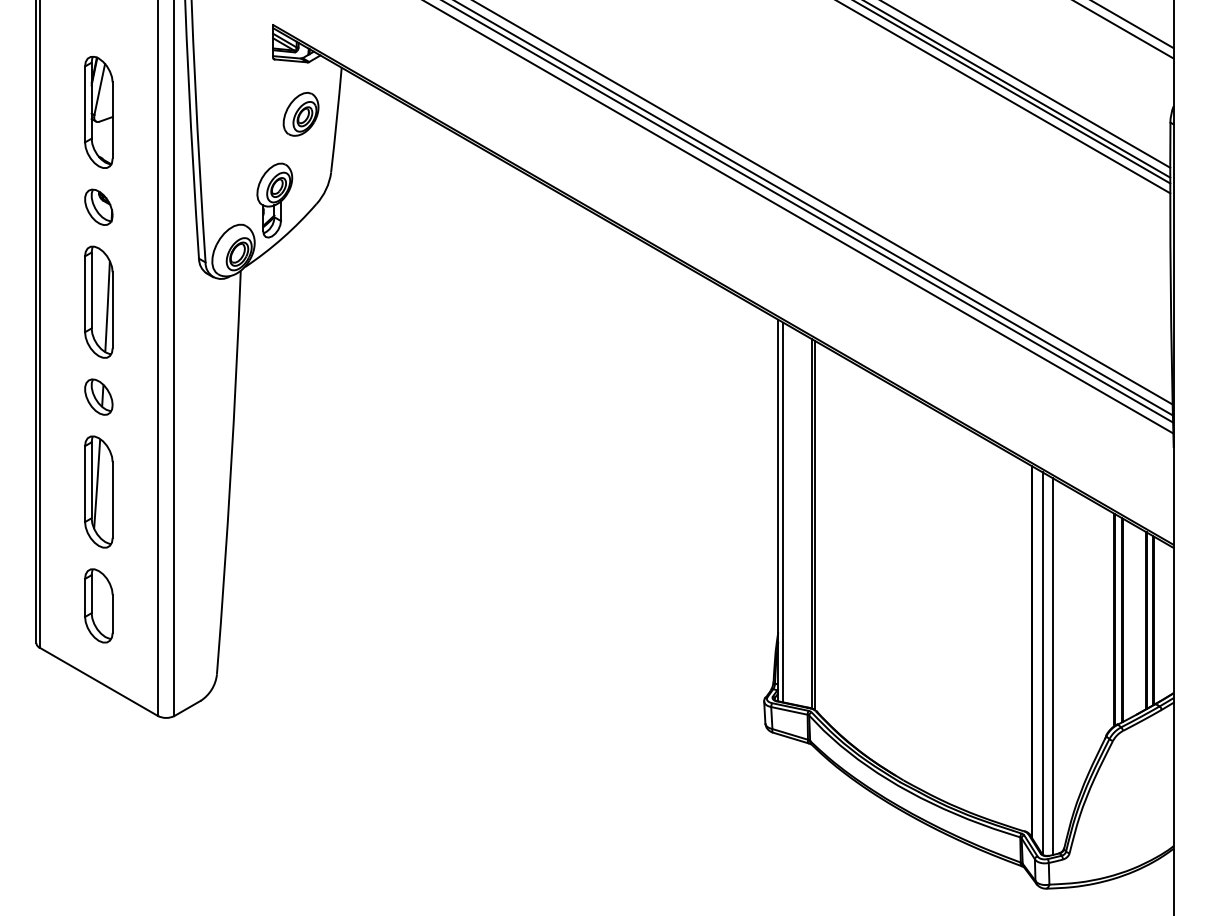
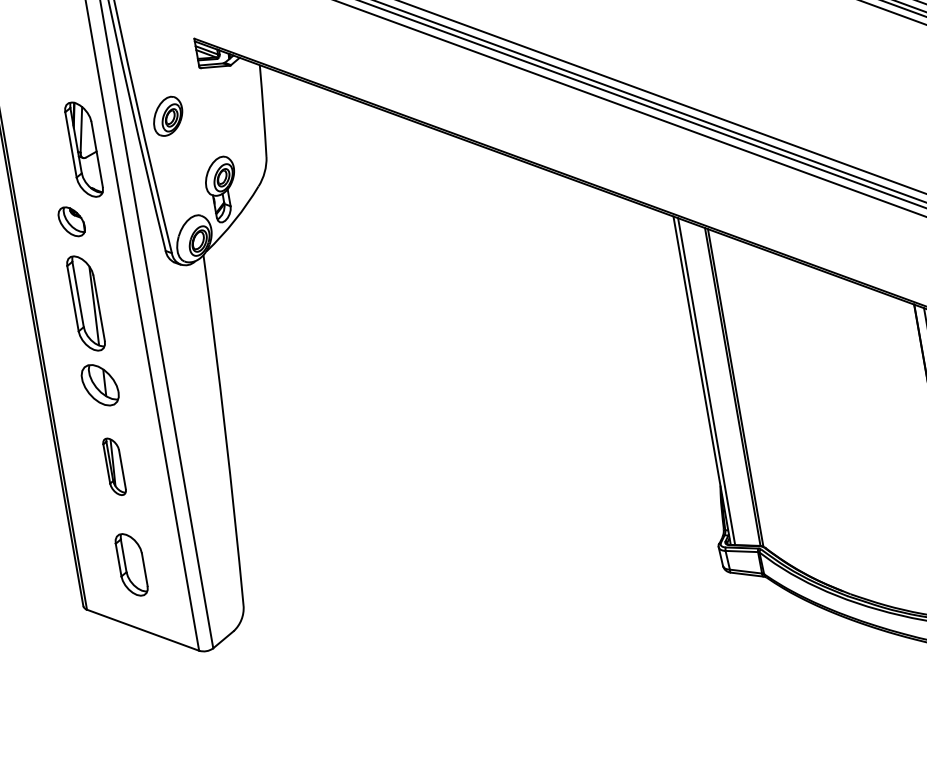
part: (98, 112) -> (83, 149), moved
part: (300, 113) -> (167, 115), moved
part: (98, 396) -> (99, 384), size x1.4
part: (98, 491) -> (114, 466), size x0.6

